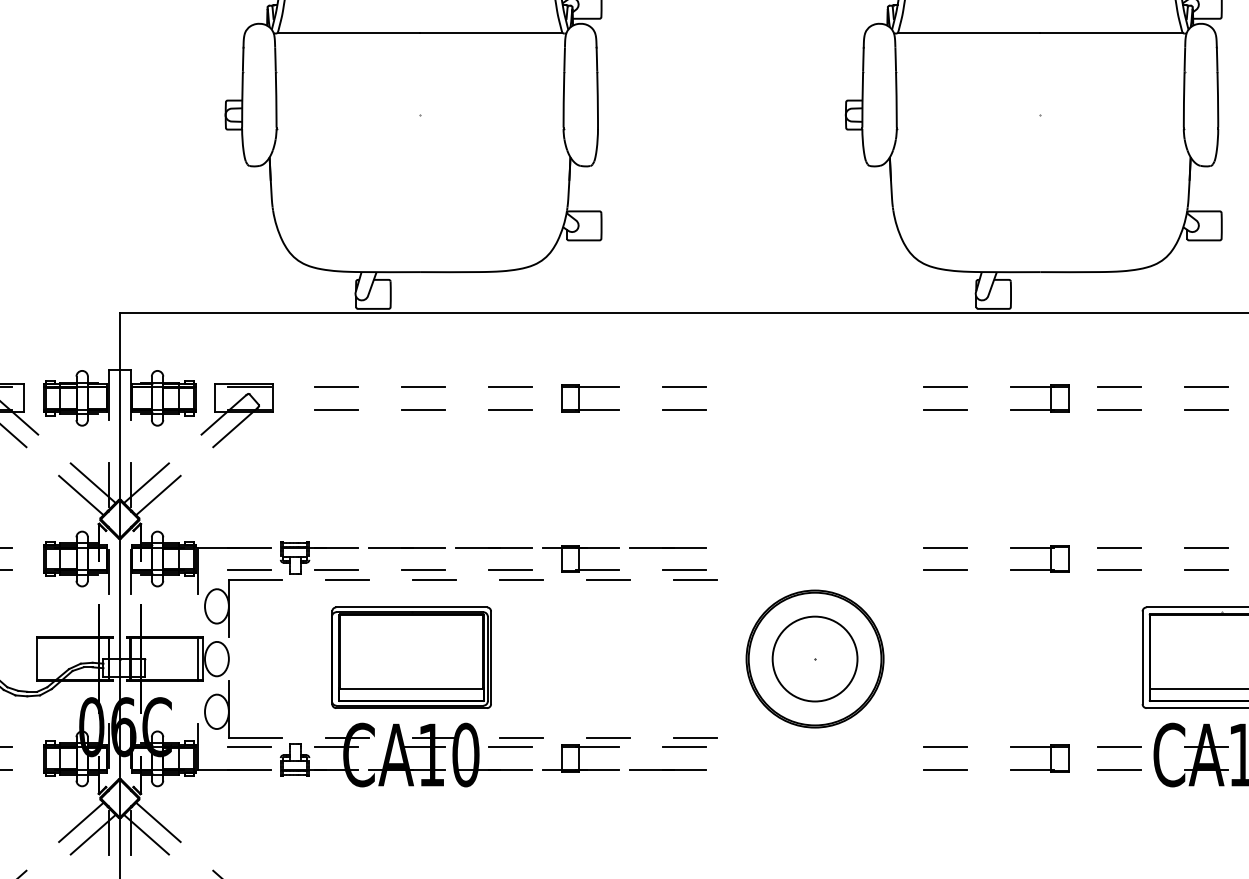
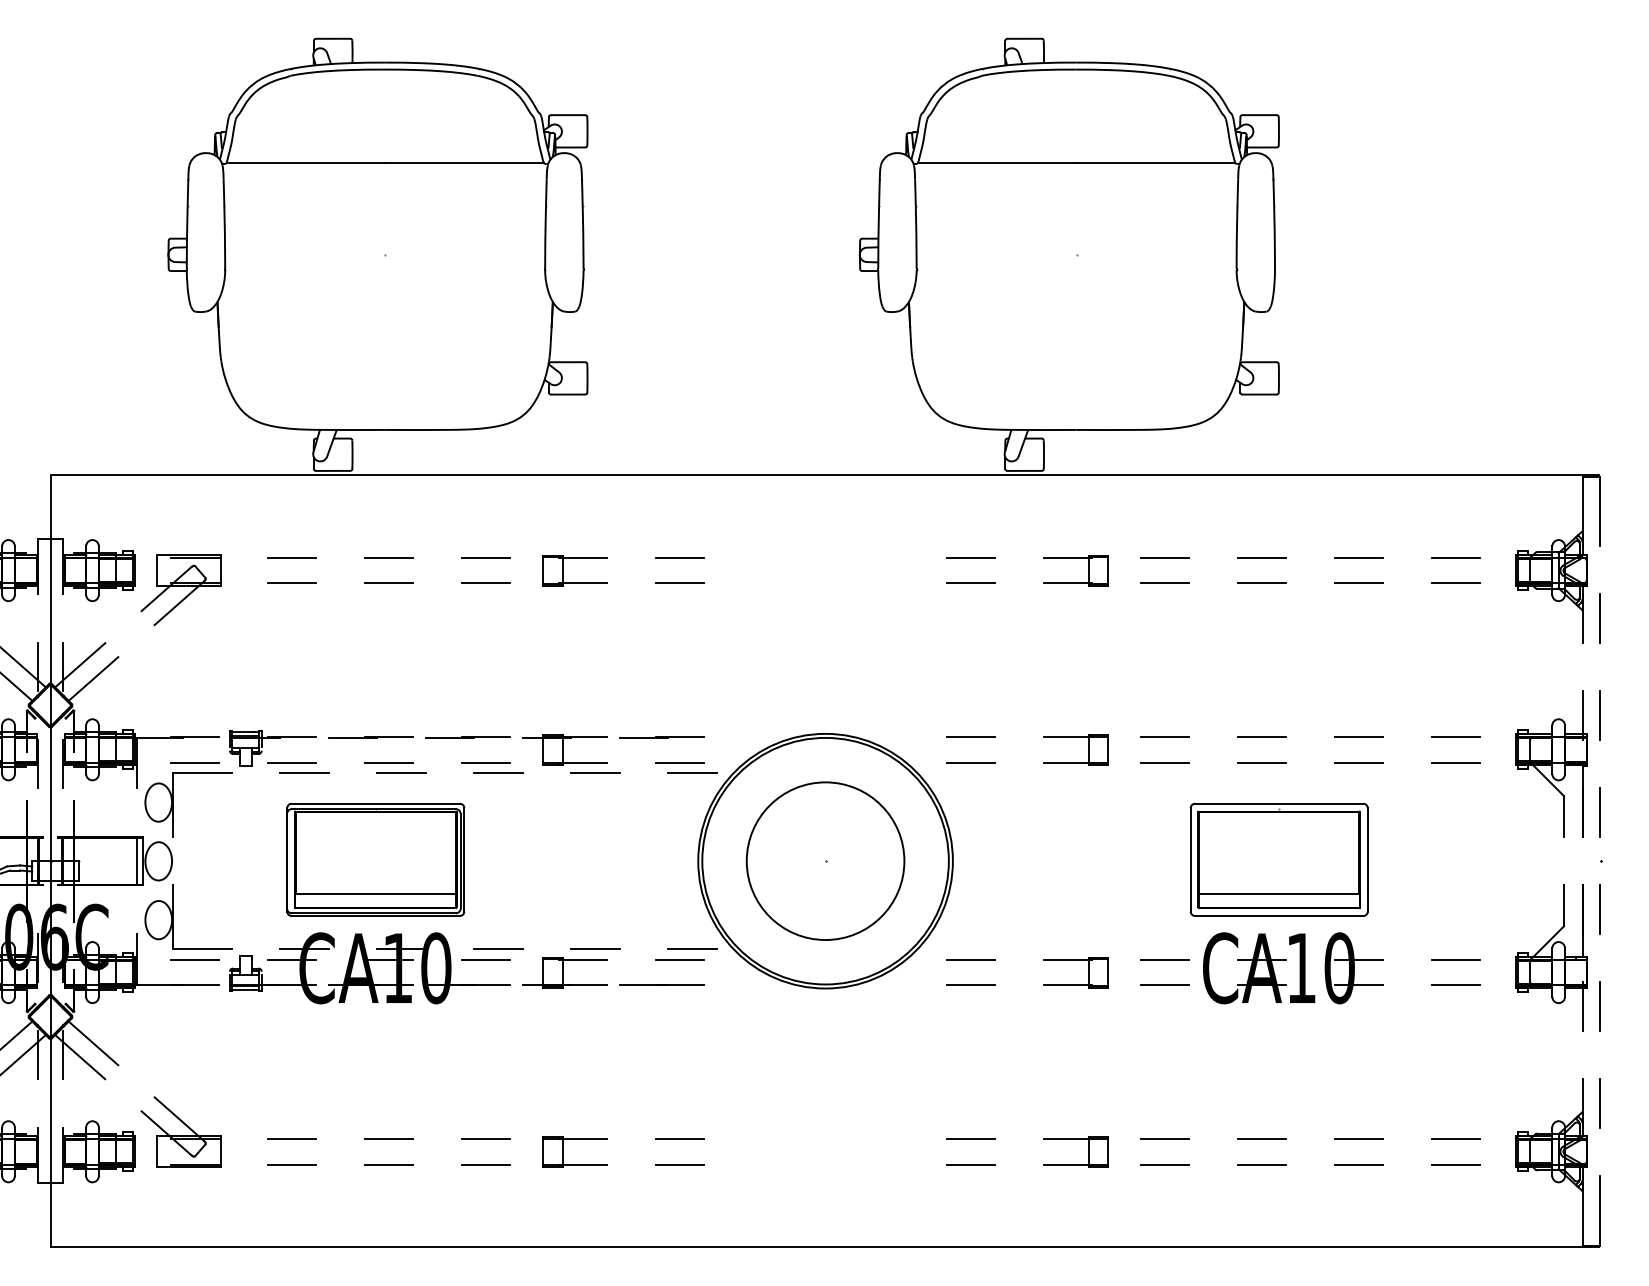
part: (815, 659) -> (825, 861), size x1.67

